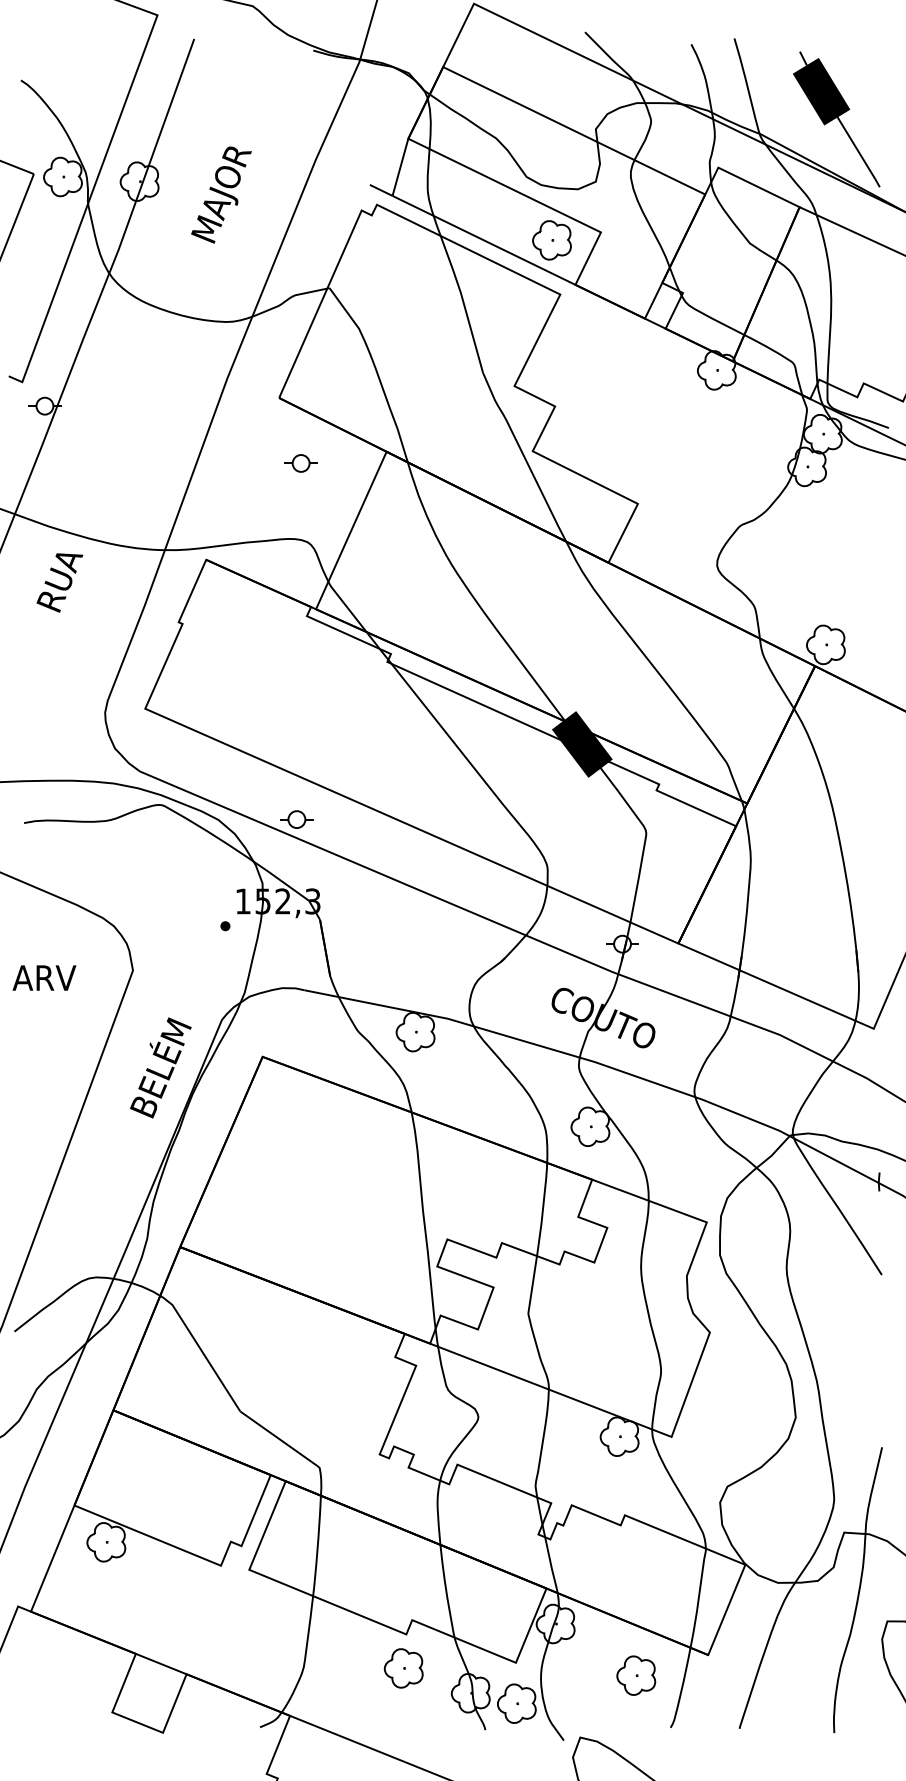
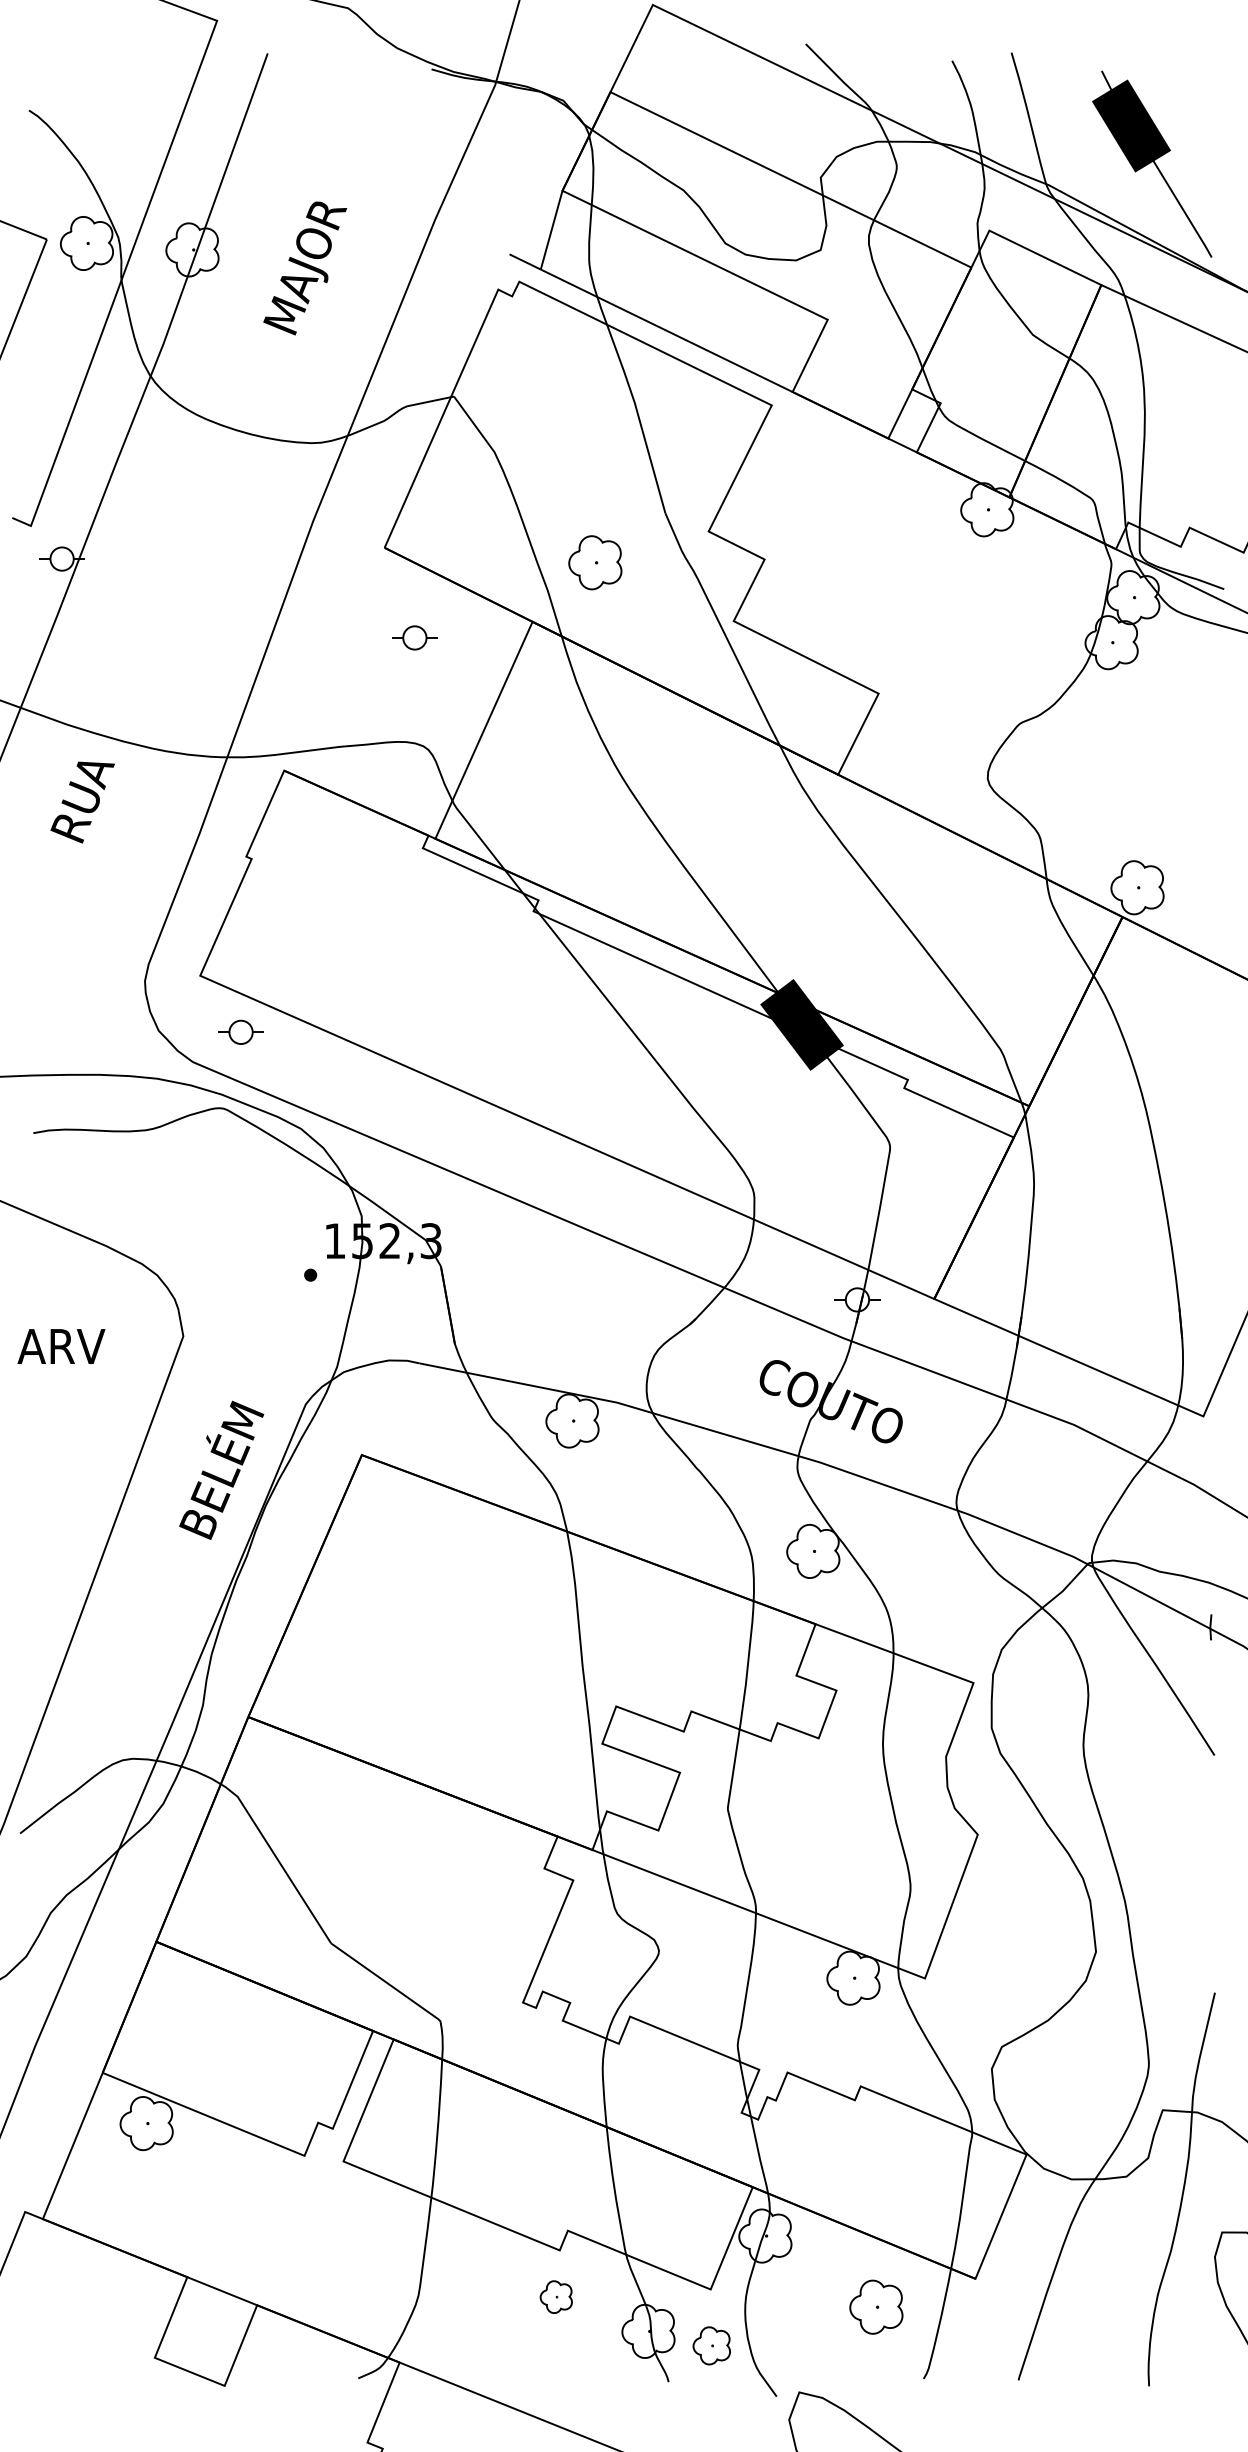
part: (552, 240) -> (595, 562), moved
part: (296, 818) -> (240, 1031), moved
part: (403, 1667) -> (556, 2296), size x0.6
part: (516, 1703) -> (711, 2345), size x0.7

